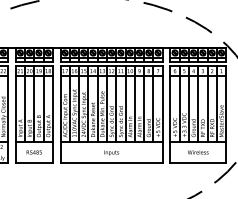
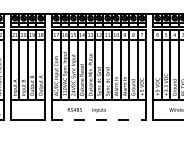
text: (33, 152) -> (74, 109), moved
line: (112, 163) -> (99, 120), solid -> dashed

